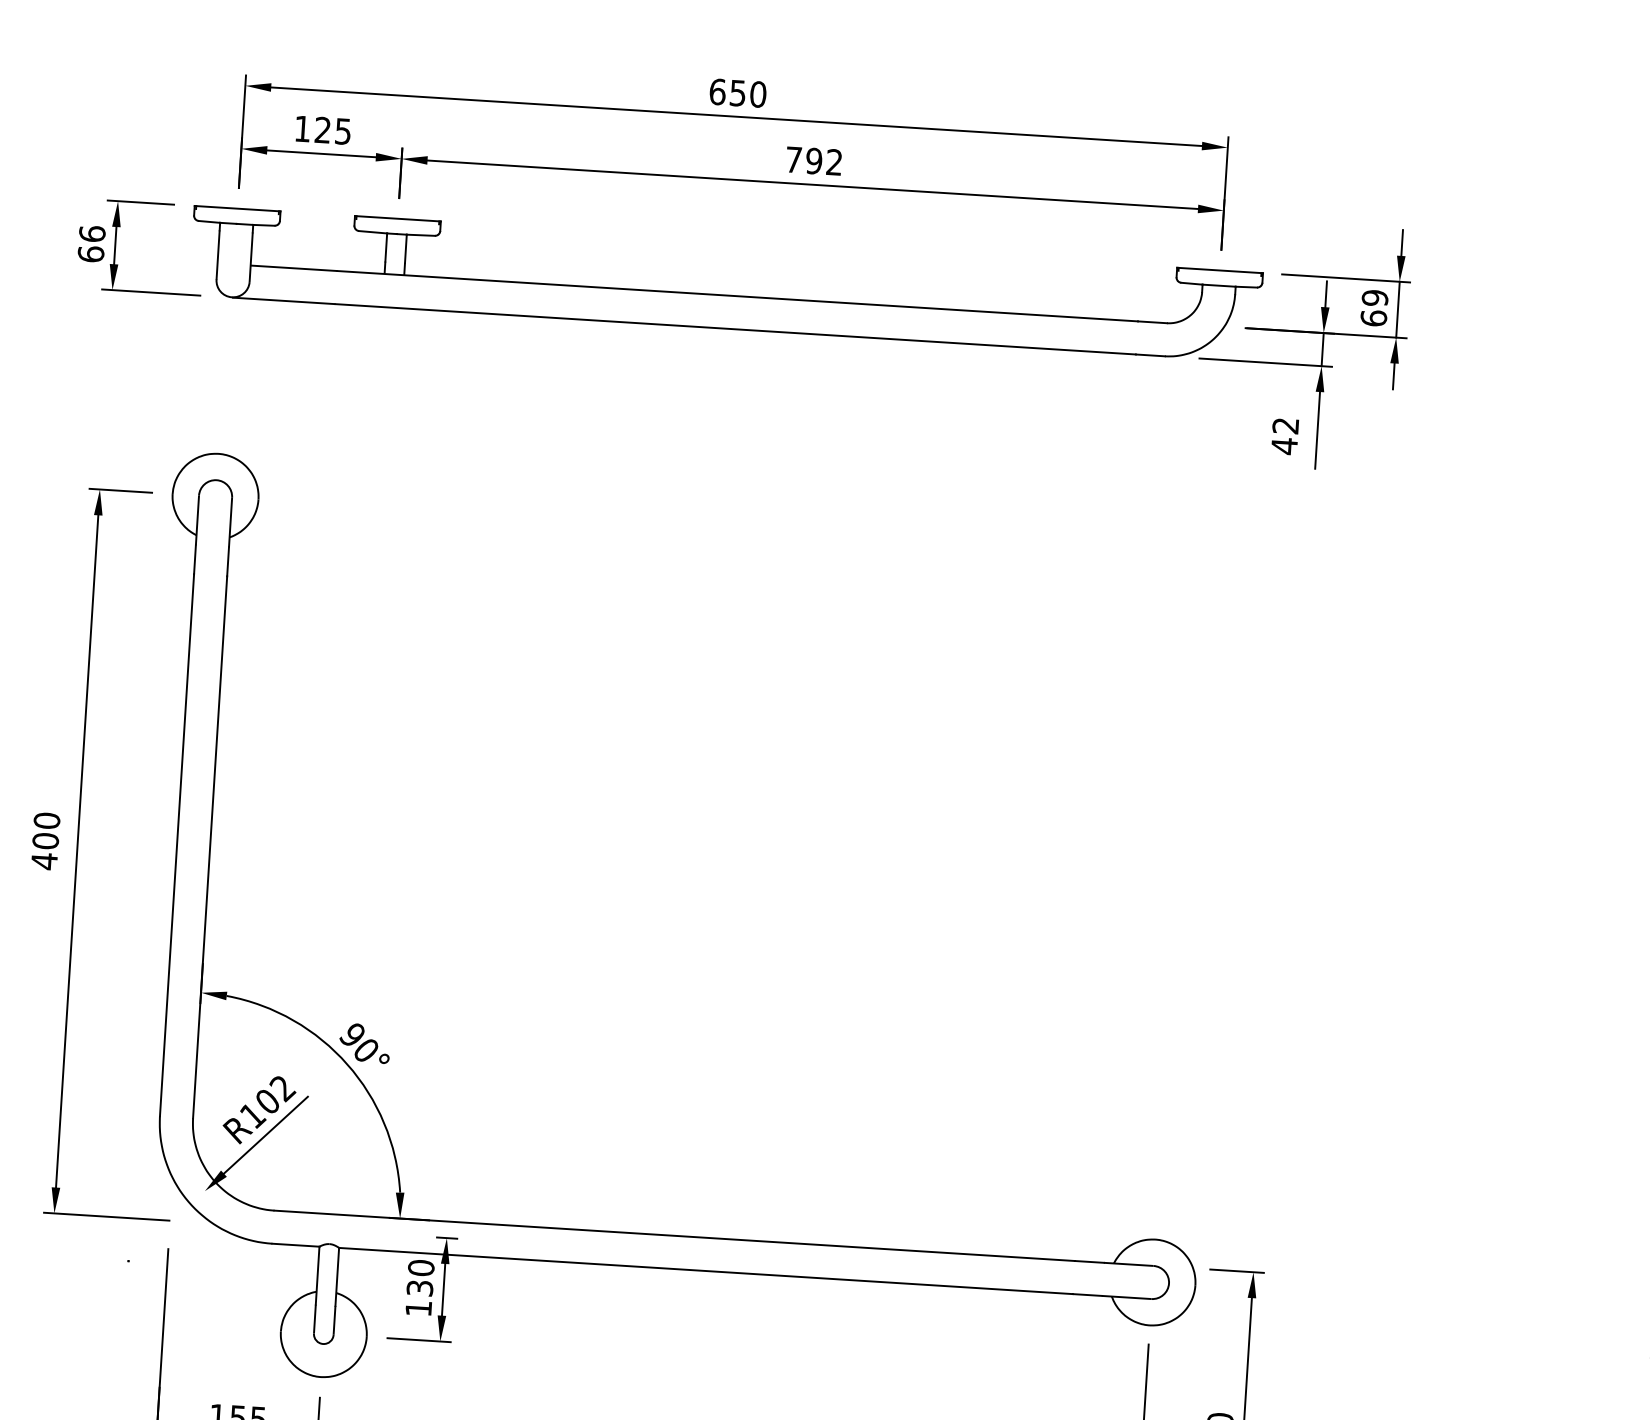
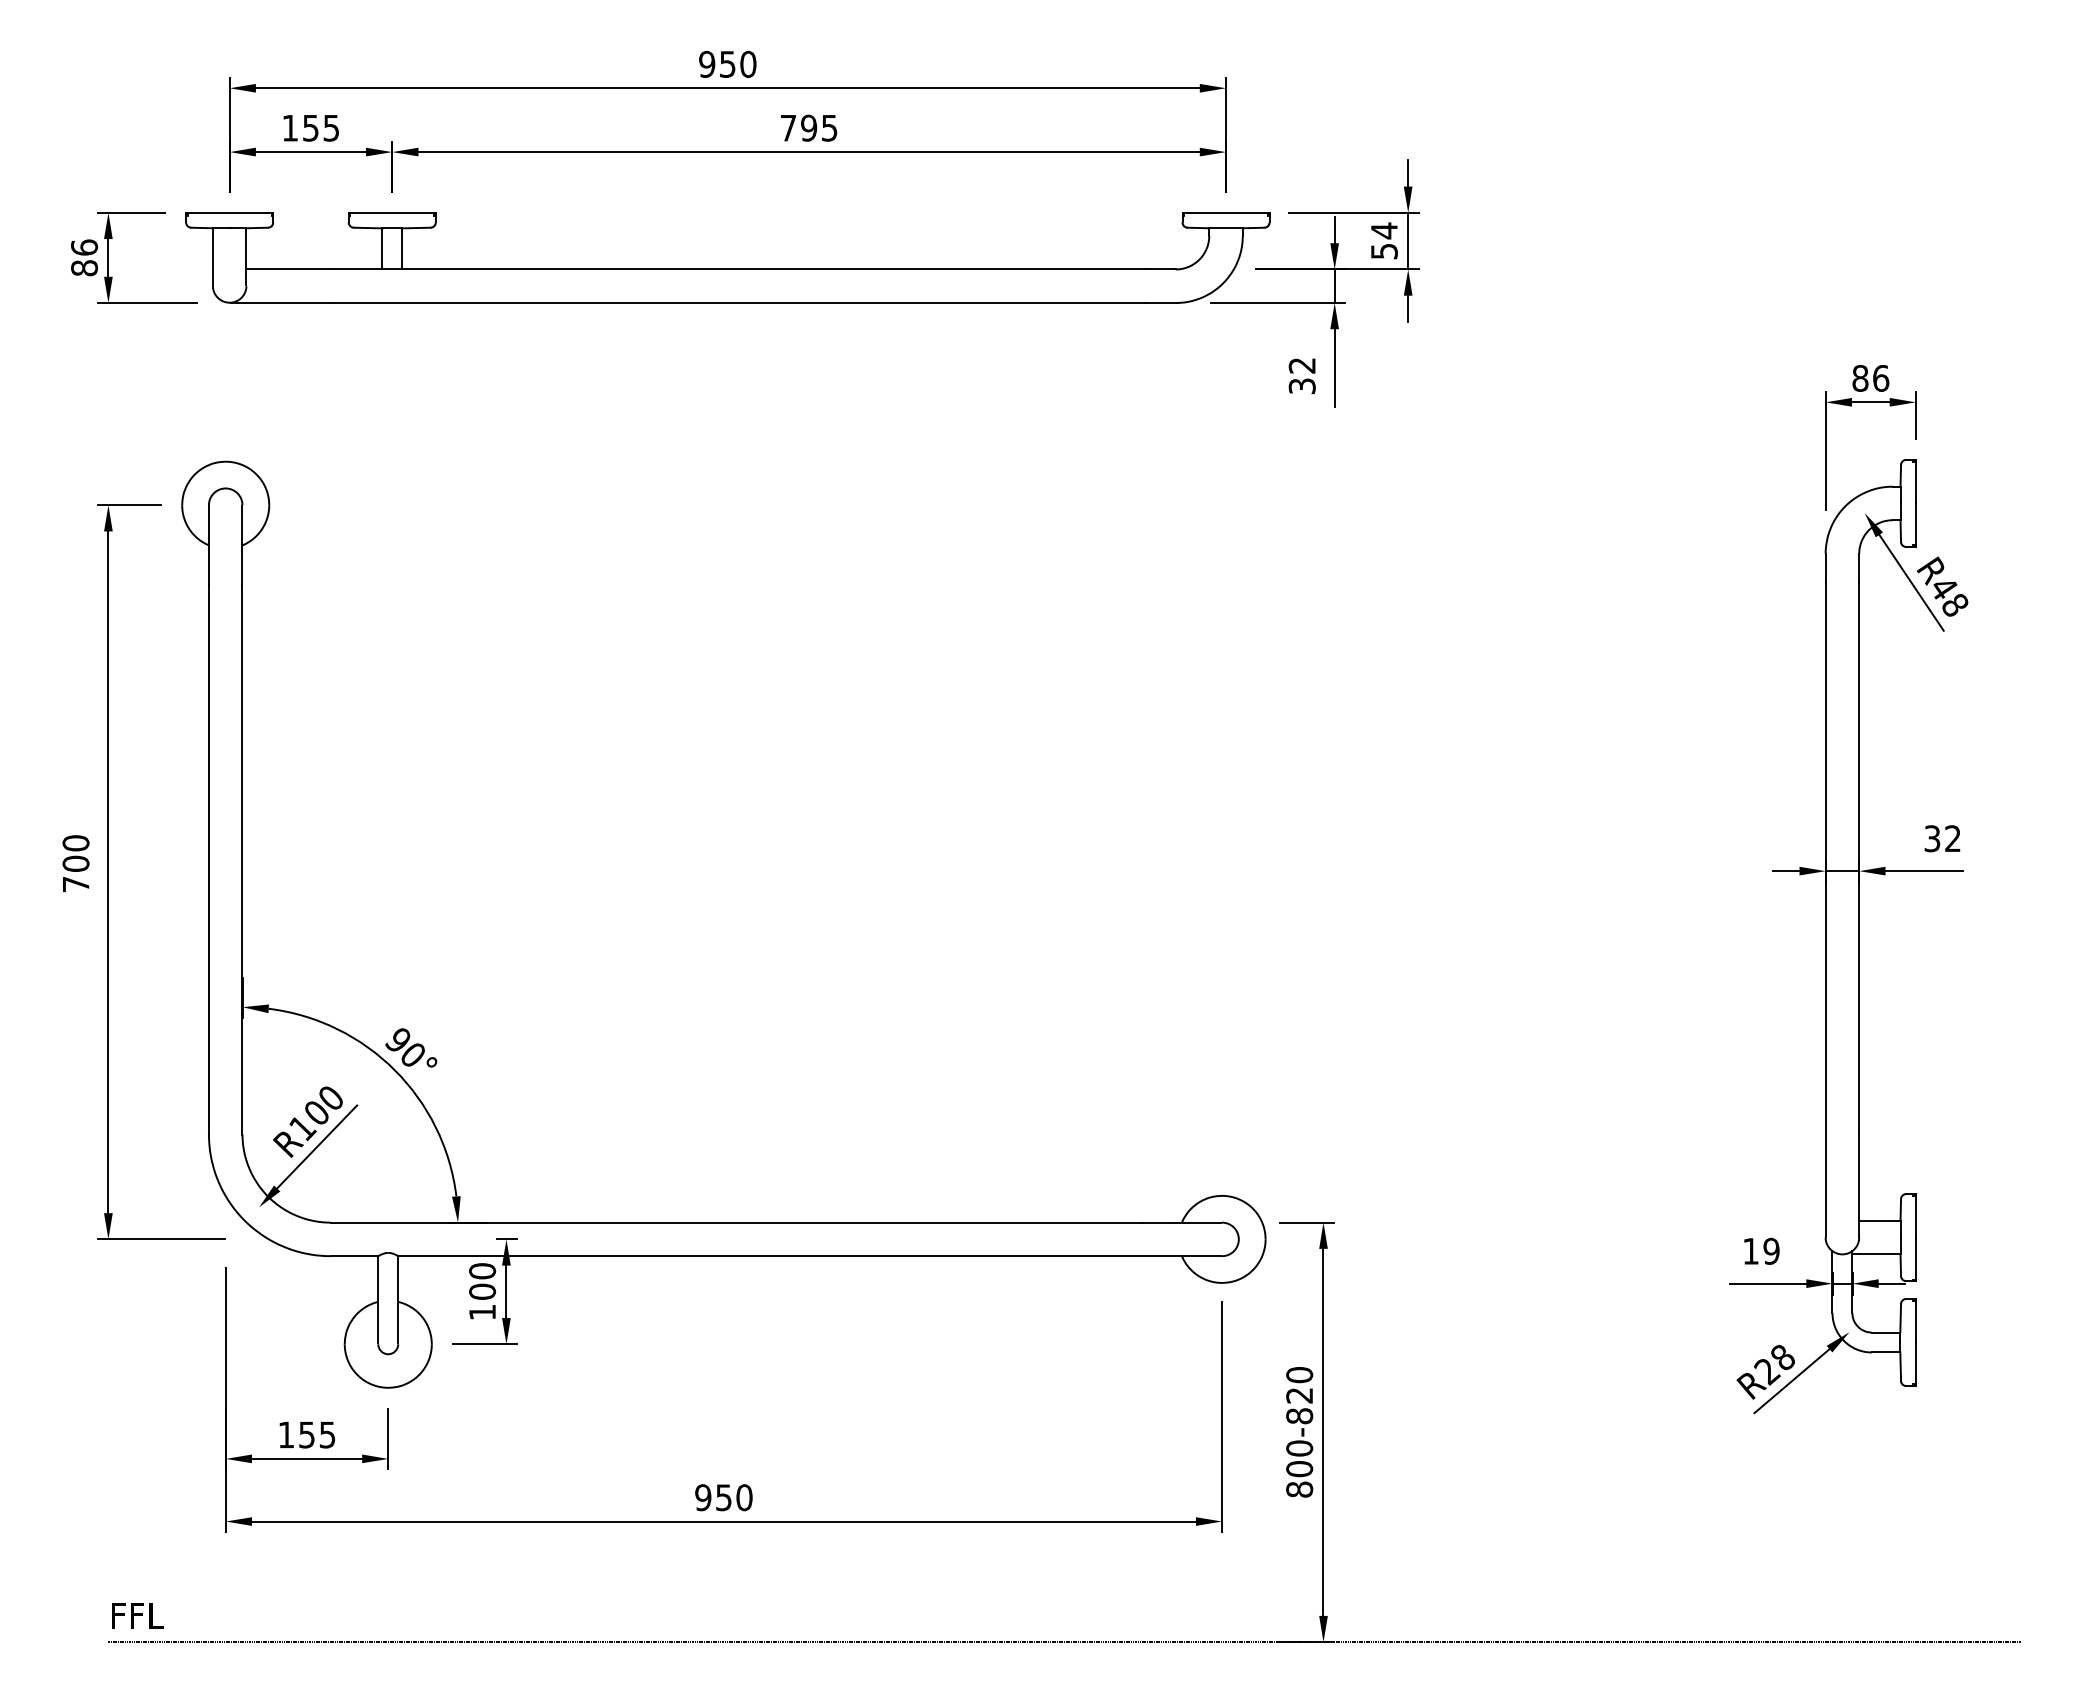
text: (718, 91) -> (707, 63), 650 -> 950
text: (322, 129) -> (310, 127), 125 -> 155
text: (834, 161) -> (829, 127), 792 -> 795
text: (91, 254) -> (84, 268), 66 -> 86
text: (1373, 307) -> (1383, 240), 69 -> 54
text: (1283, 445) -> (1301, 385), 42 -> 32
text: (44, 861) -> (76, 884), 400 -> 700
text: (283, 1089) -> (331, 1099), R102 -> R100
text: (420, 1287) -> (482, 1291), 130 -> 100

